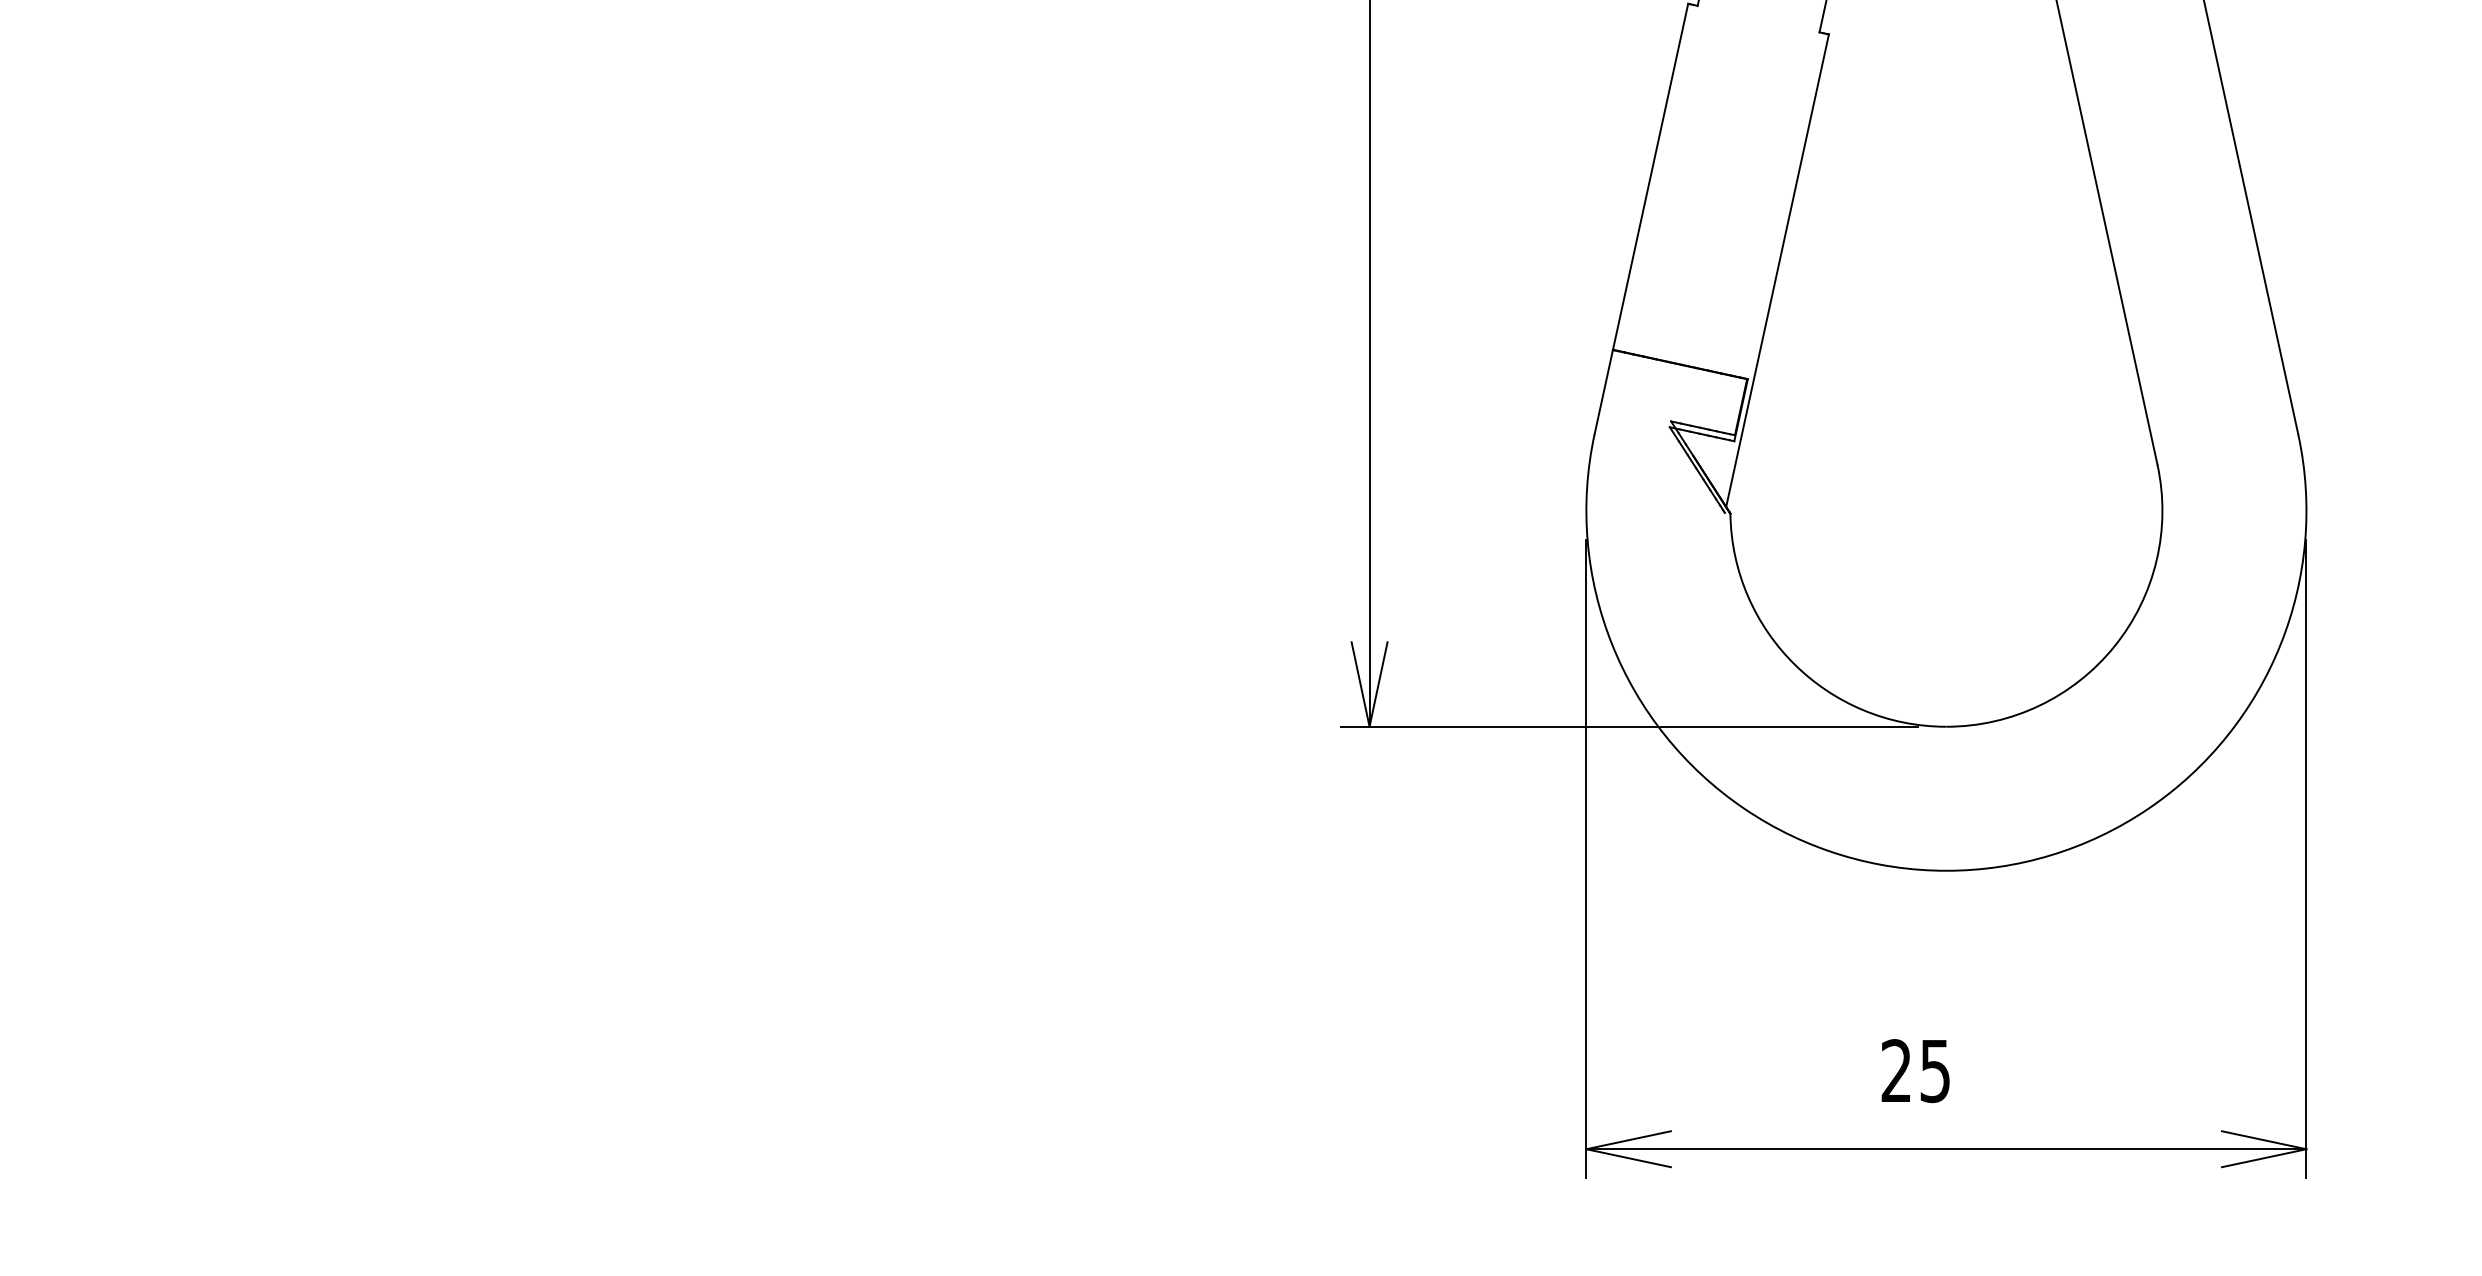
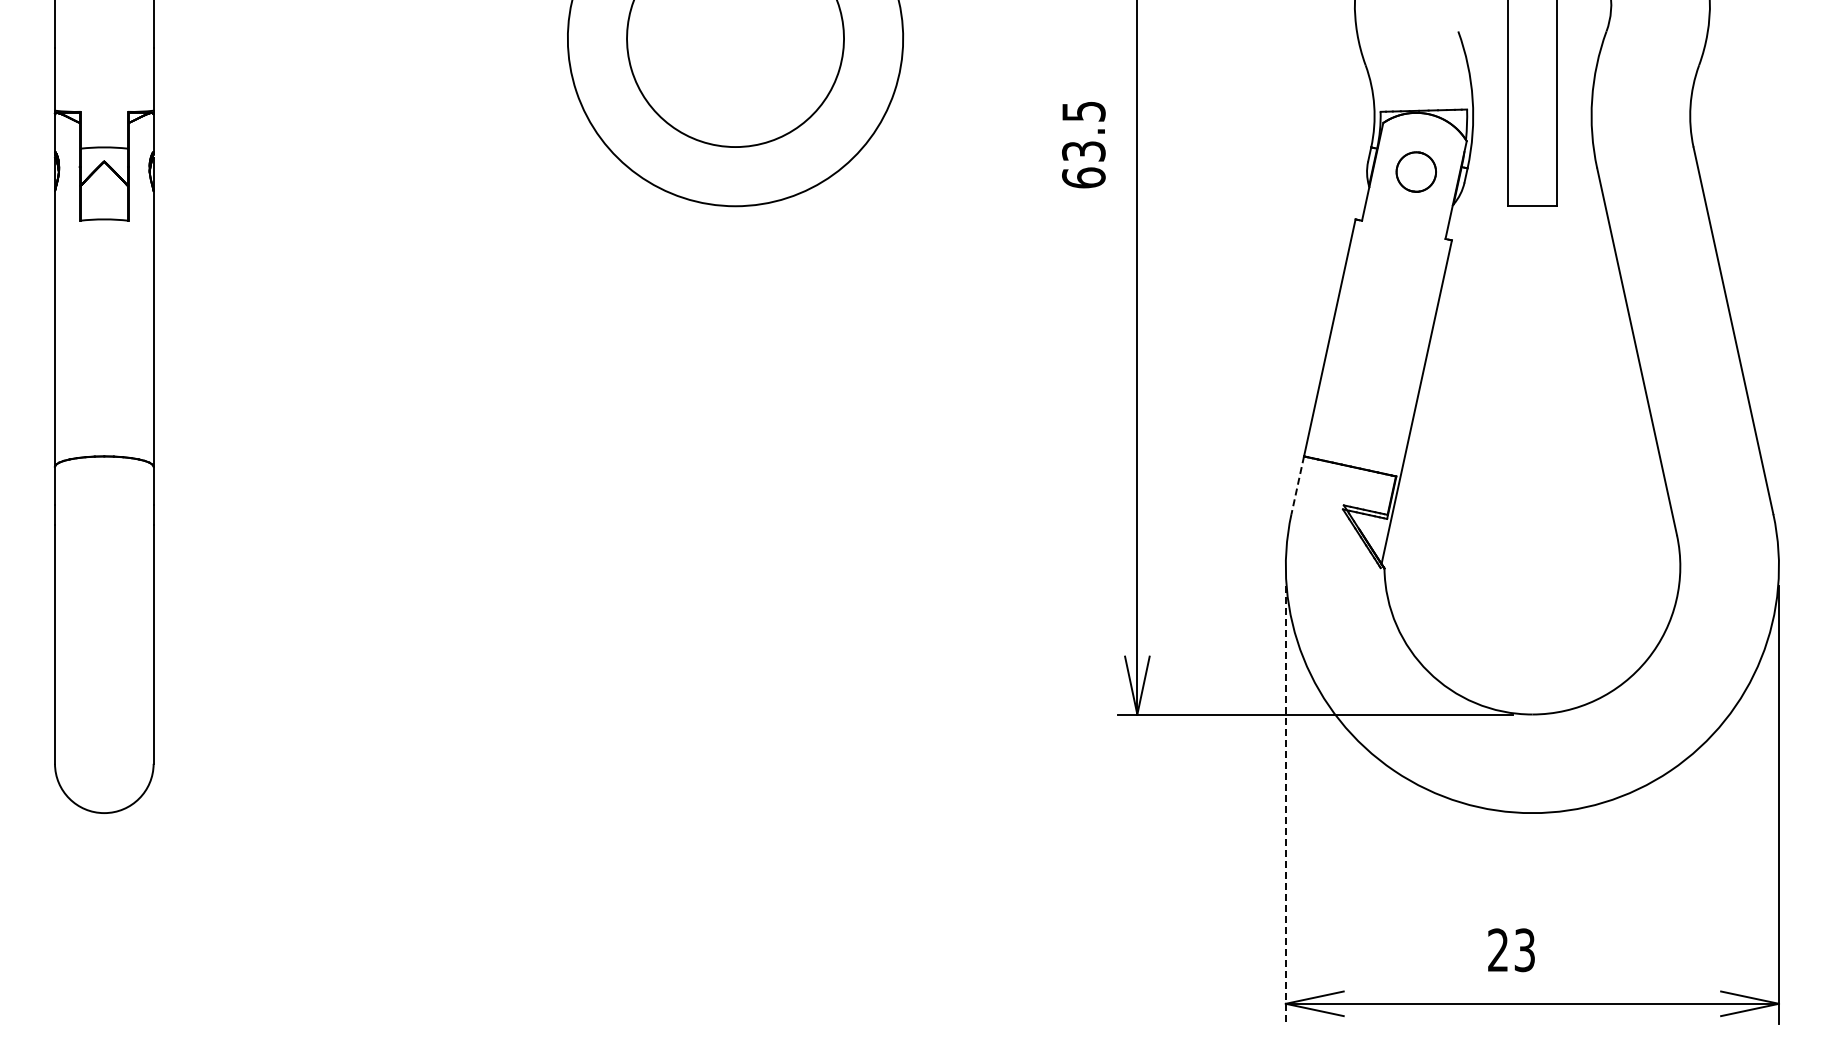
line: (1603, 392) -> (1297, 485), solid -> dashed
line: (1585, 858) -> (1285, 804), solid -> dashed
text: (1934, 1069) -> (1524, 949), 25 -> 23

